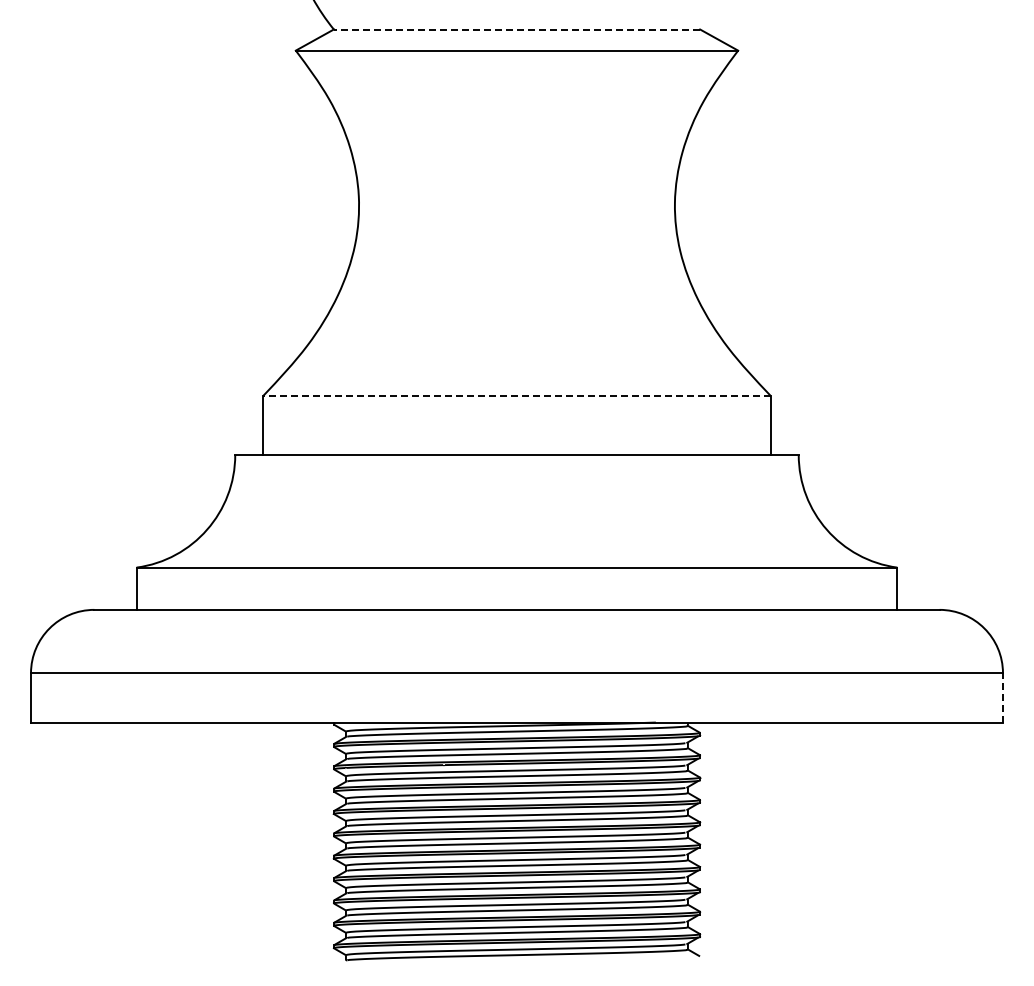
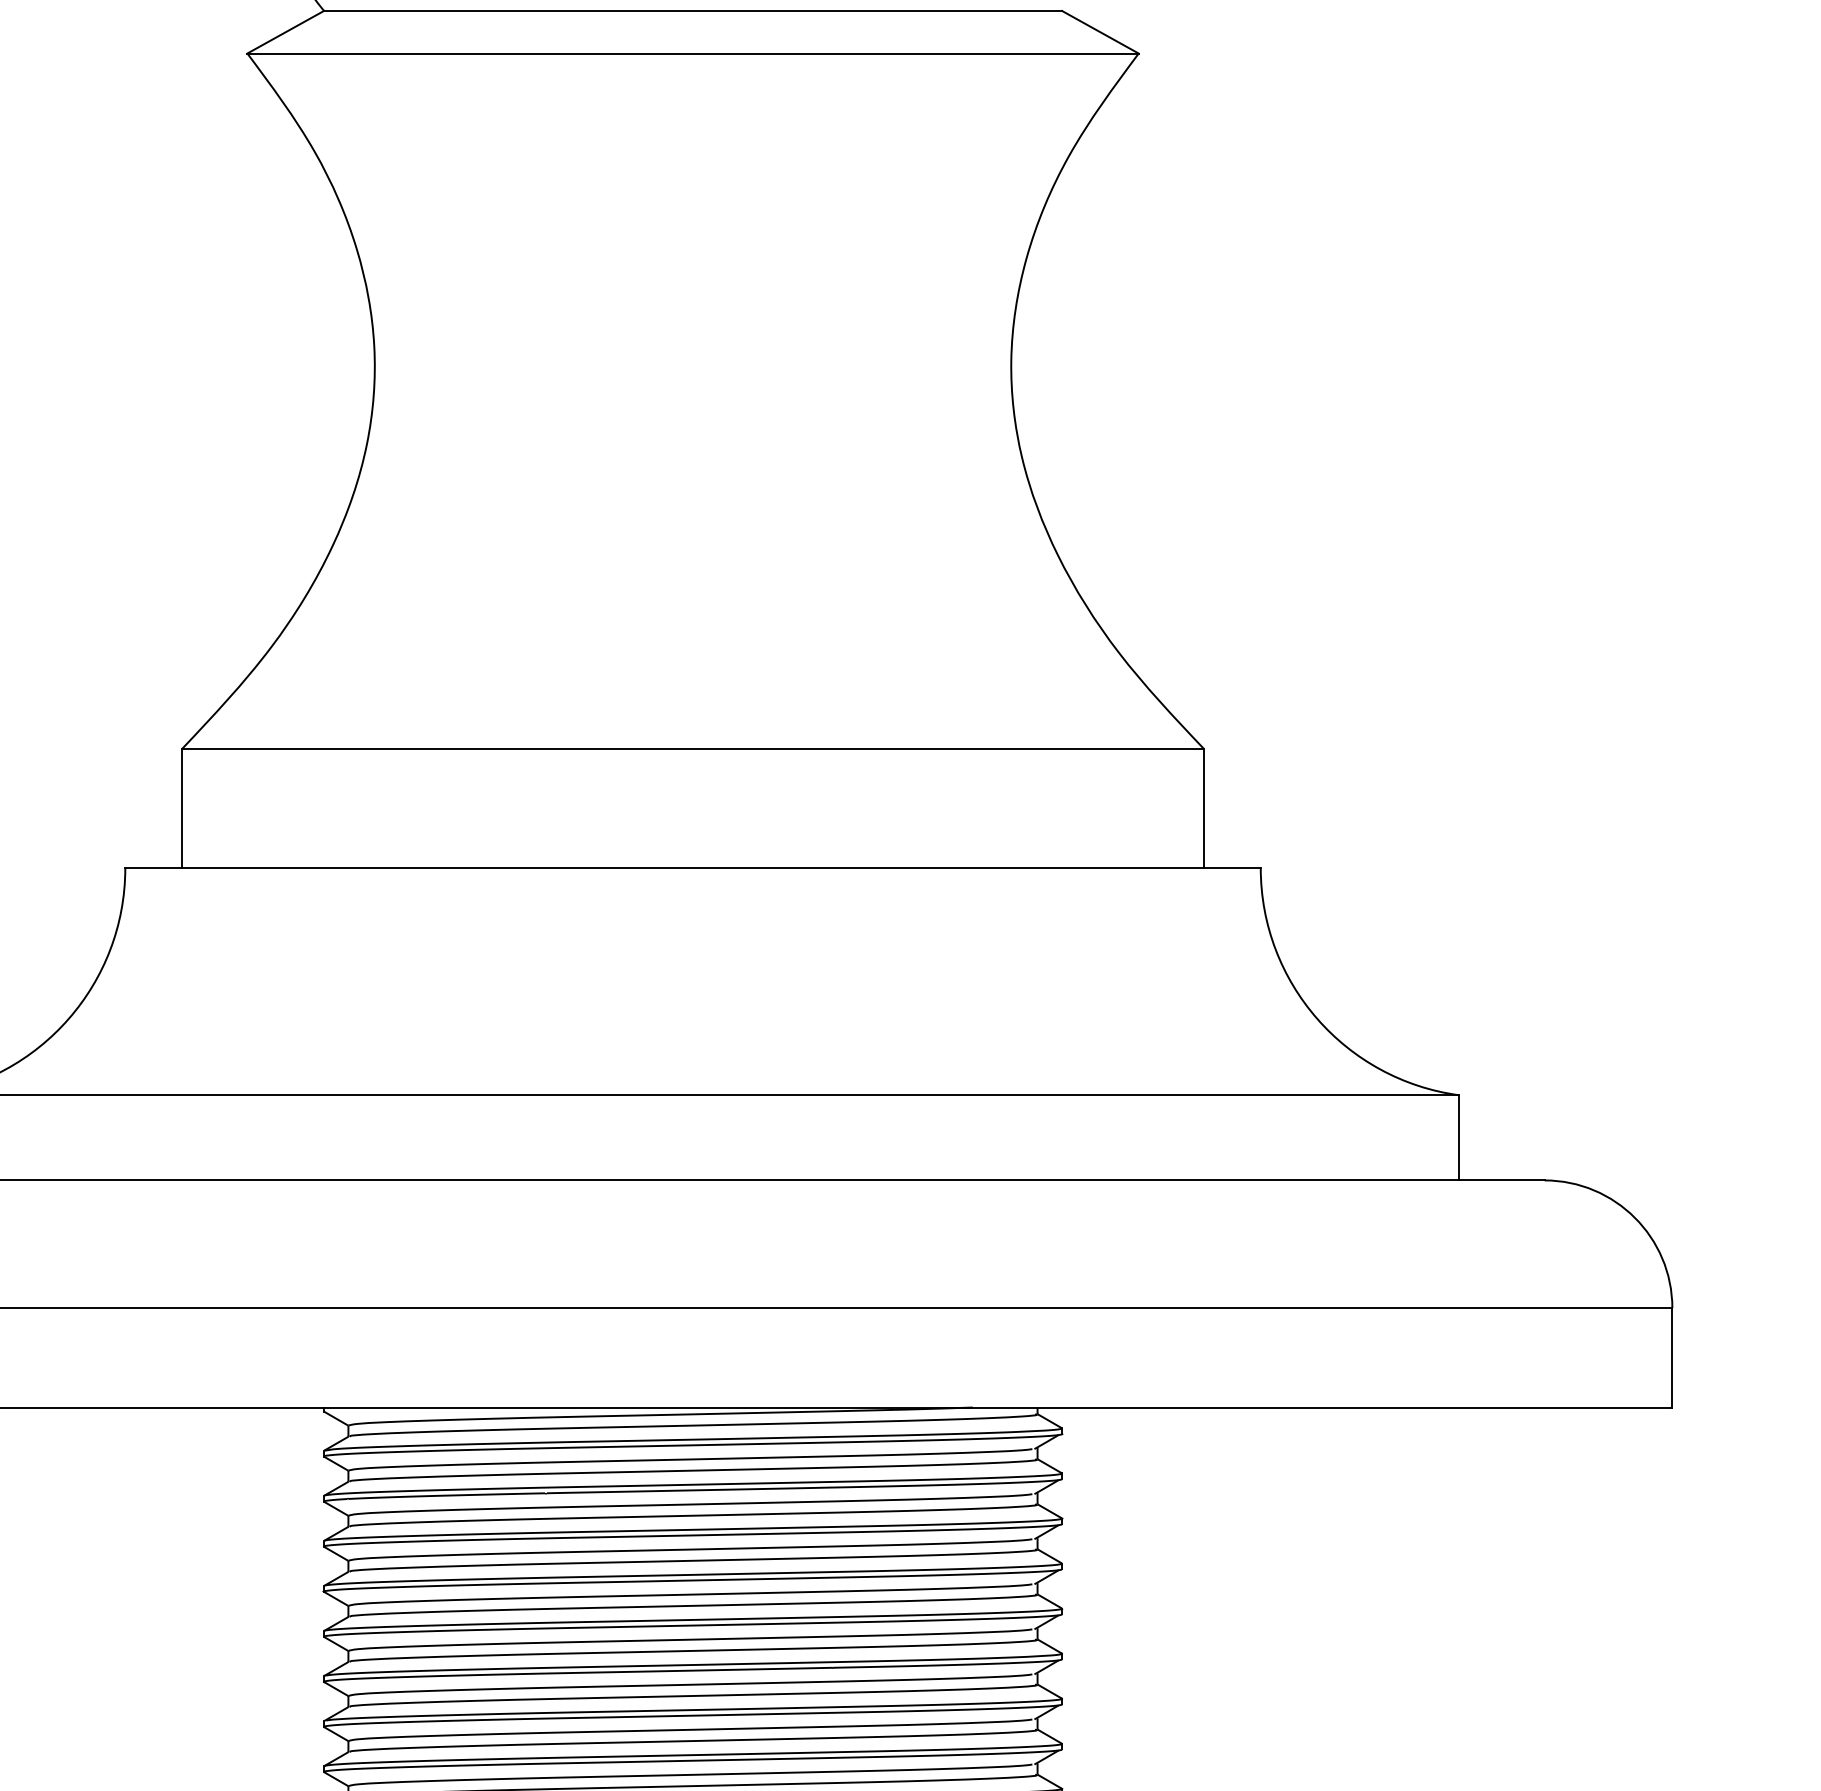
line: (516, 29) -> (692, 10), dashed -> solid
line: (517, 395) -> (694, 748), dashed -> solid
line: (1002, 697) -> (1671, 1357), dashed -> solid

